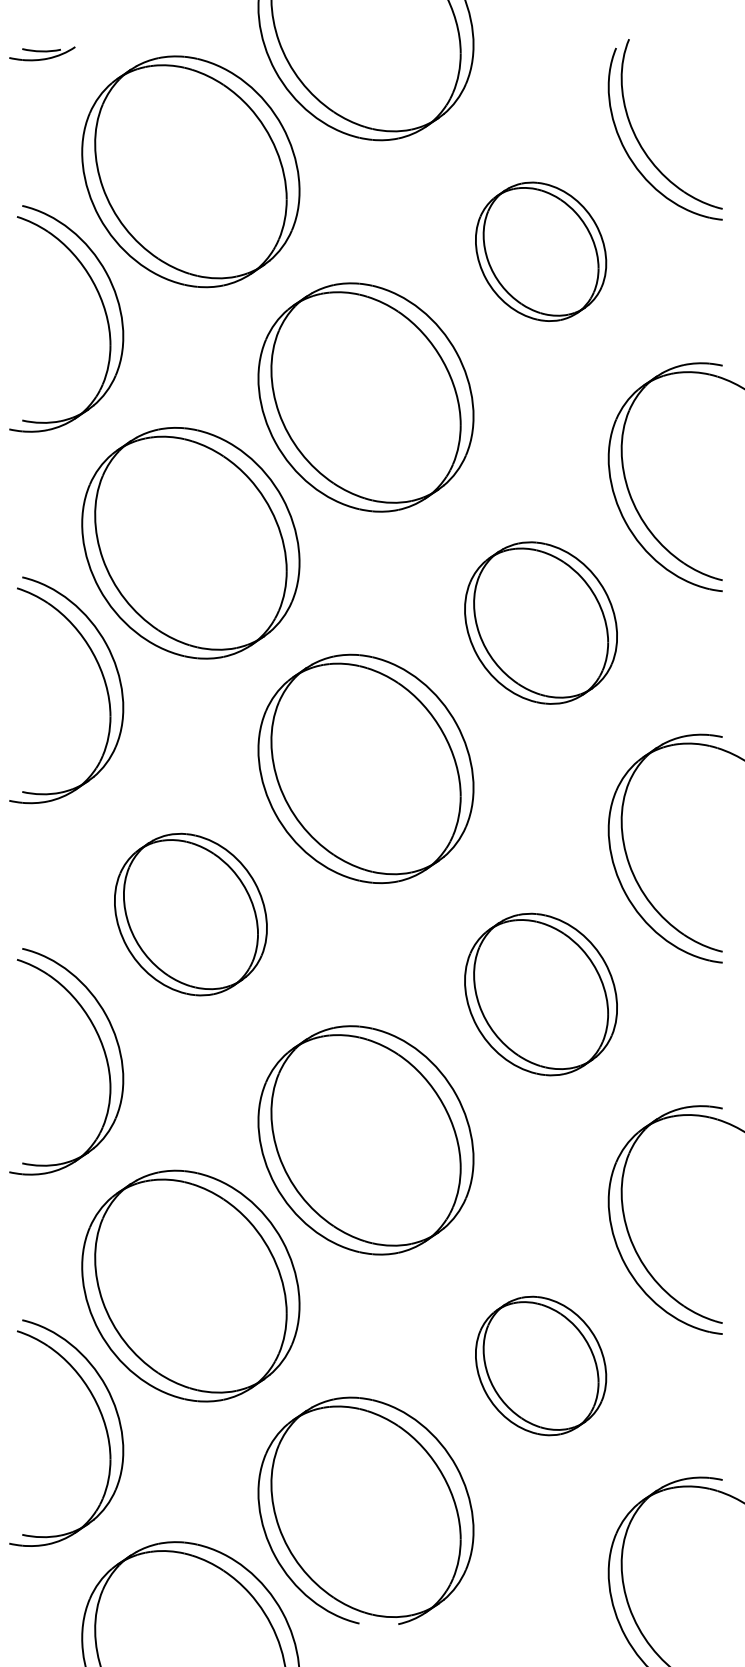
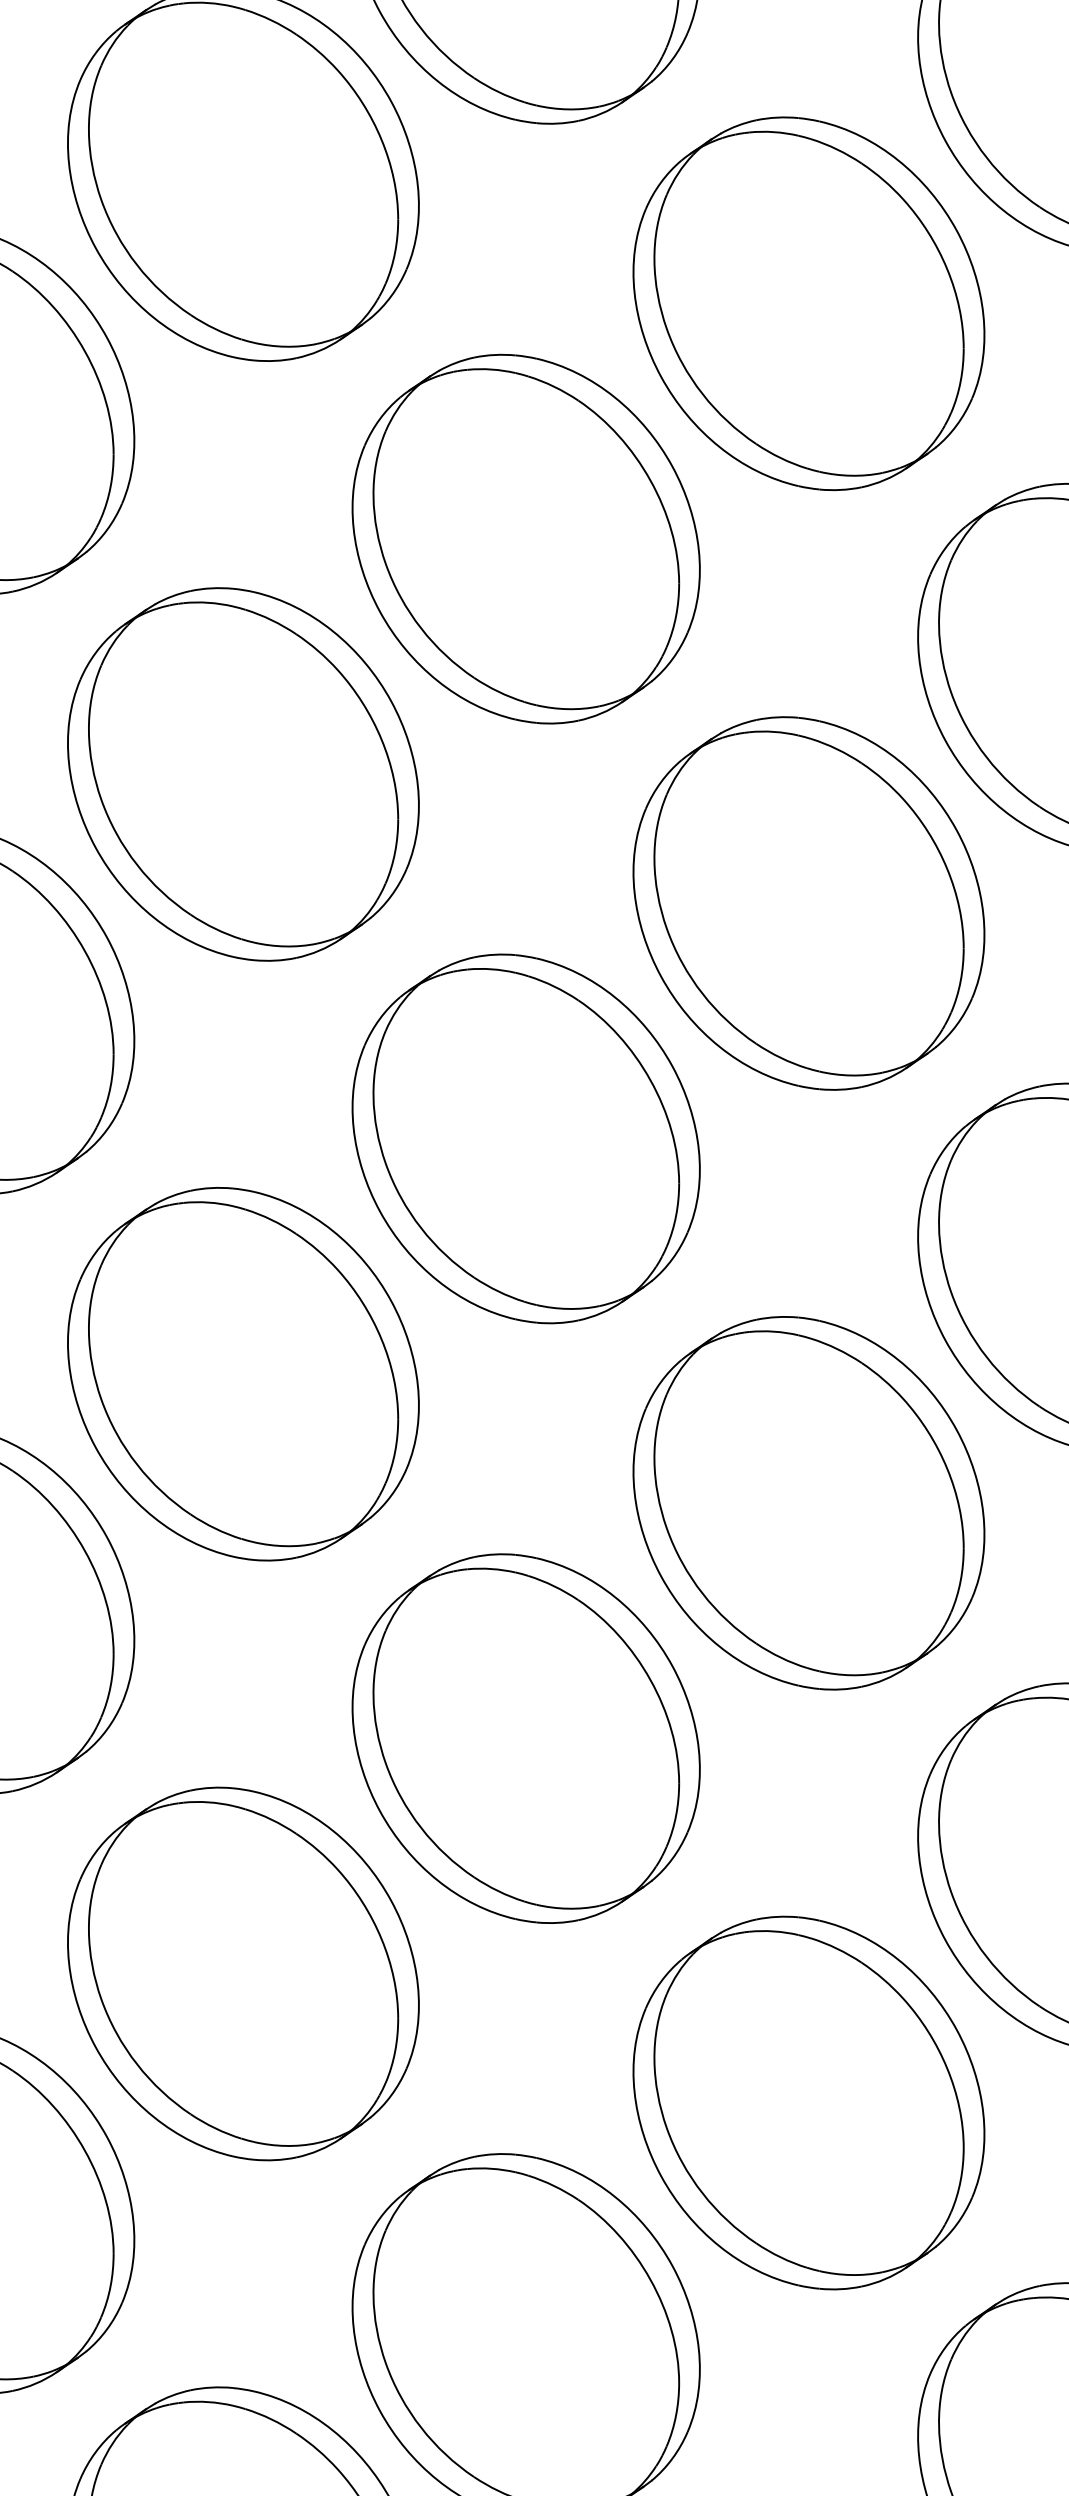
part: (540, 251) -> (807, 303), size x1.67
part: (540, 622) -> (807, 902), size x1.43
part: (190, 914) -> (242, 1373), size x1.43
part: (540, 994) -> (807, 1503), size x1.43
part: (540, 1365) -> (807, 2102), size x1.67

